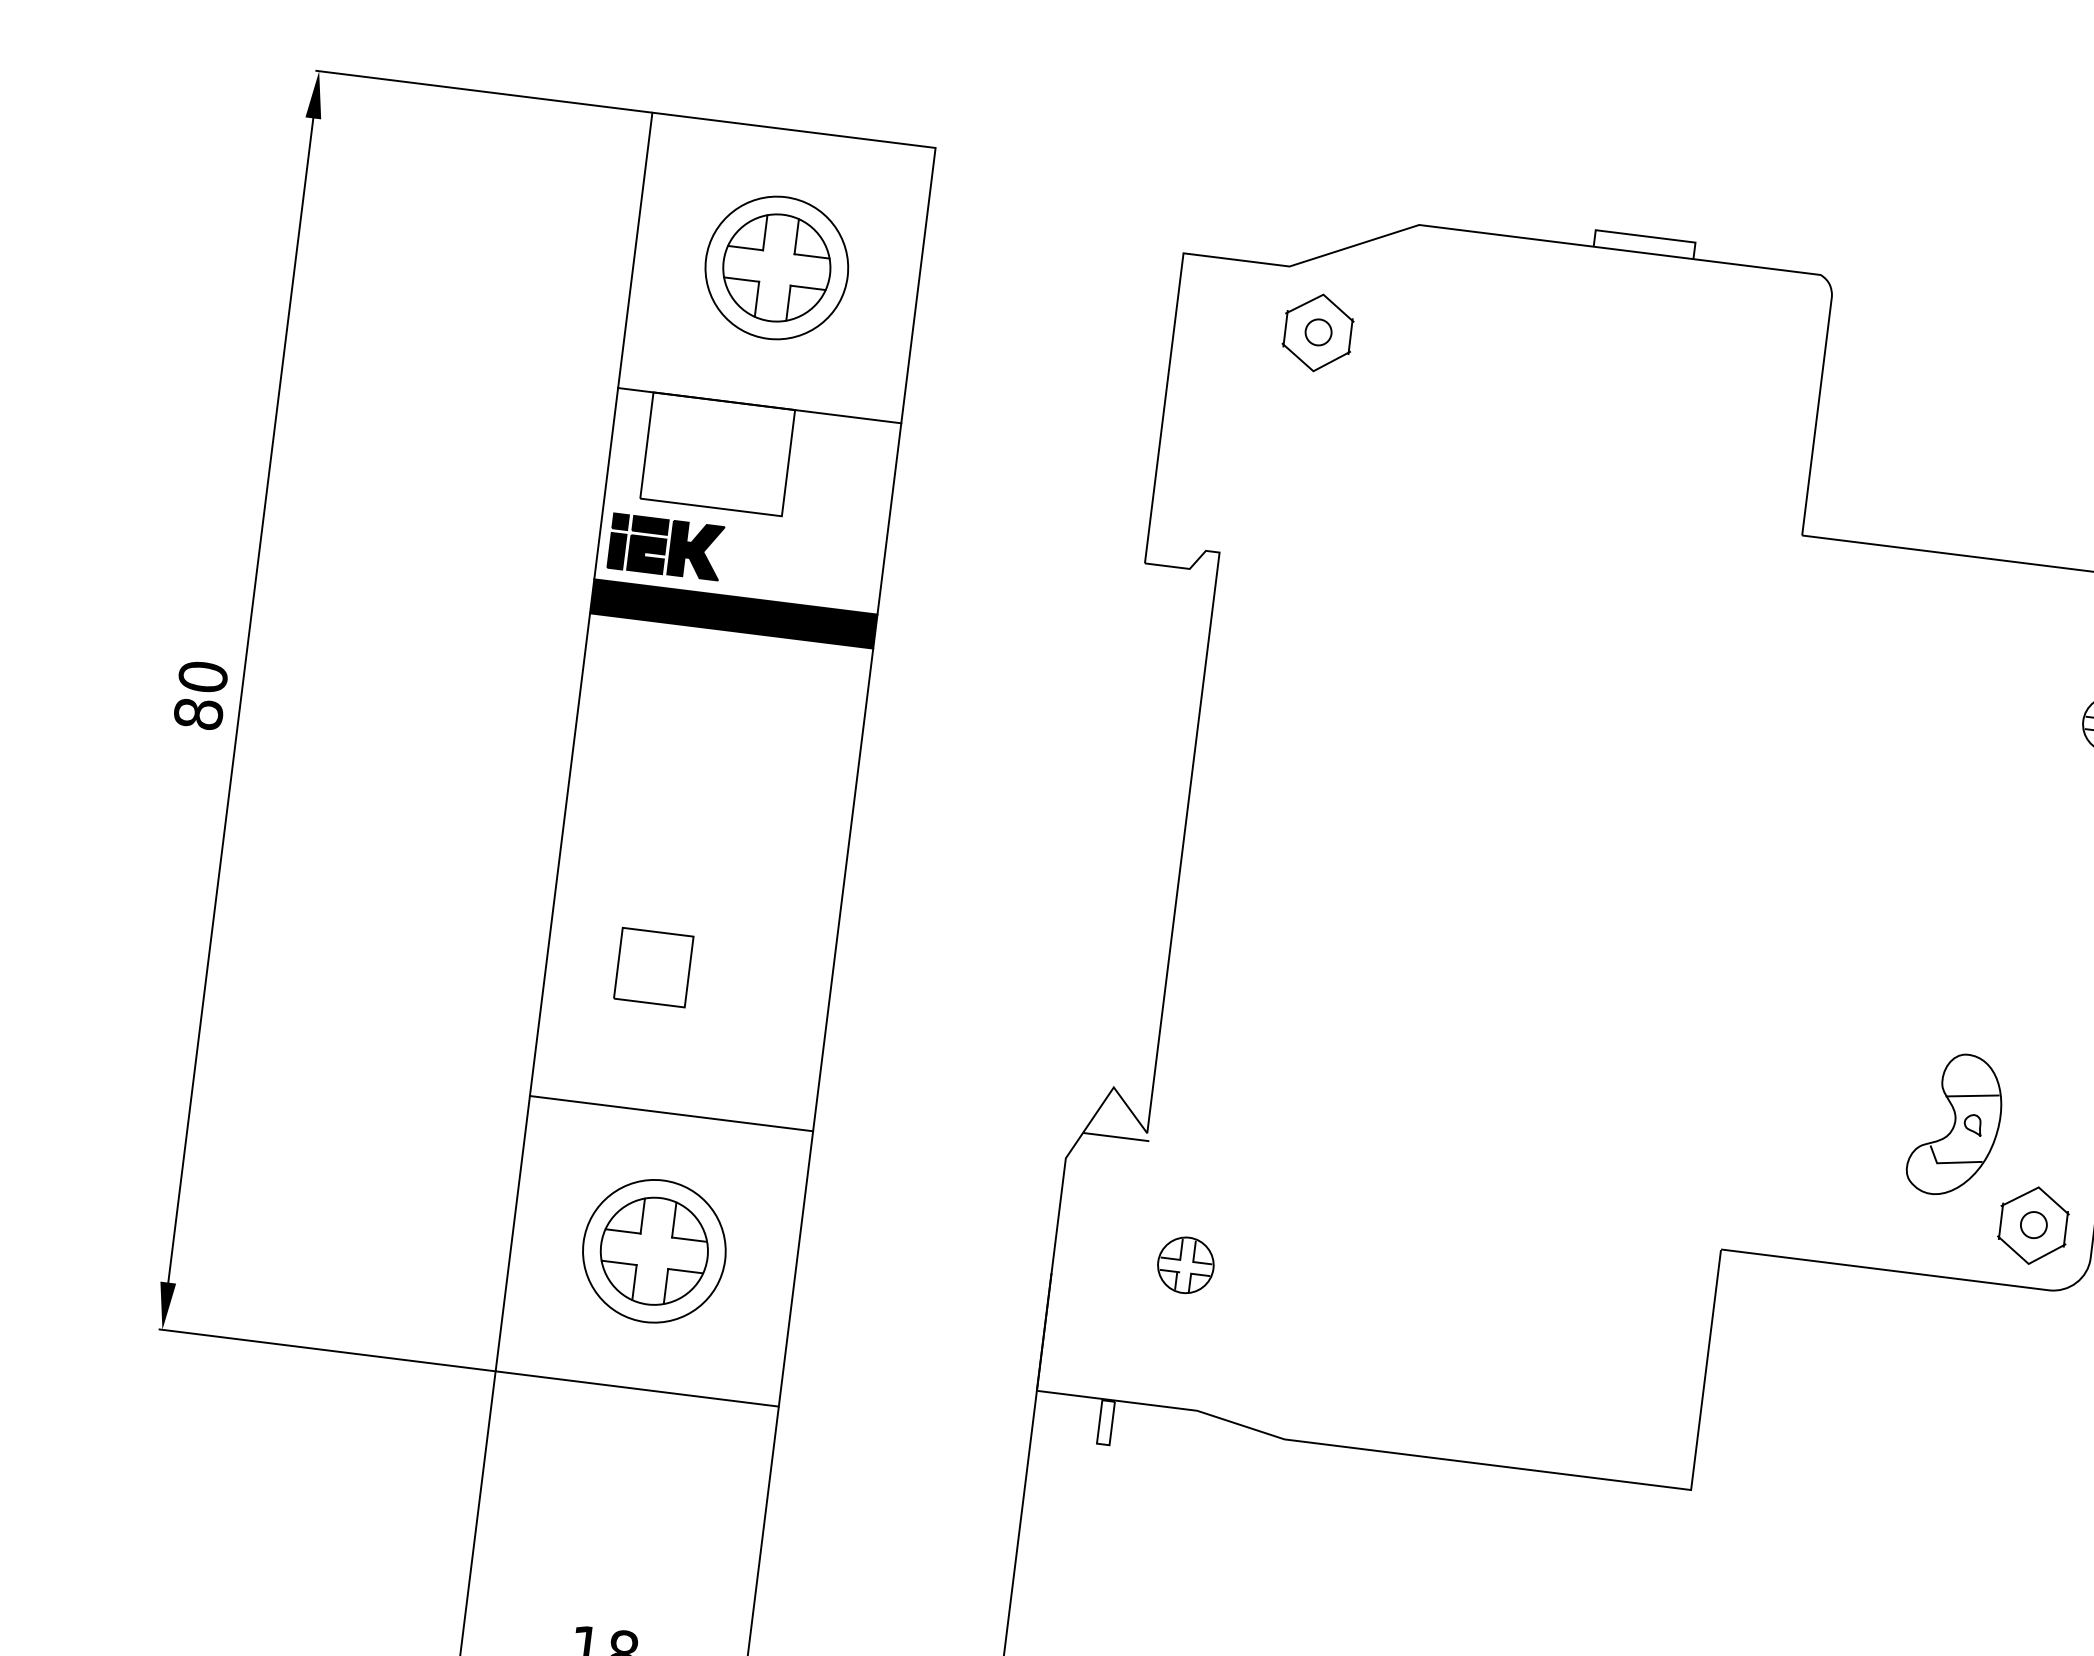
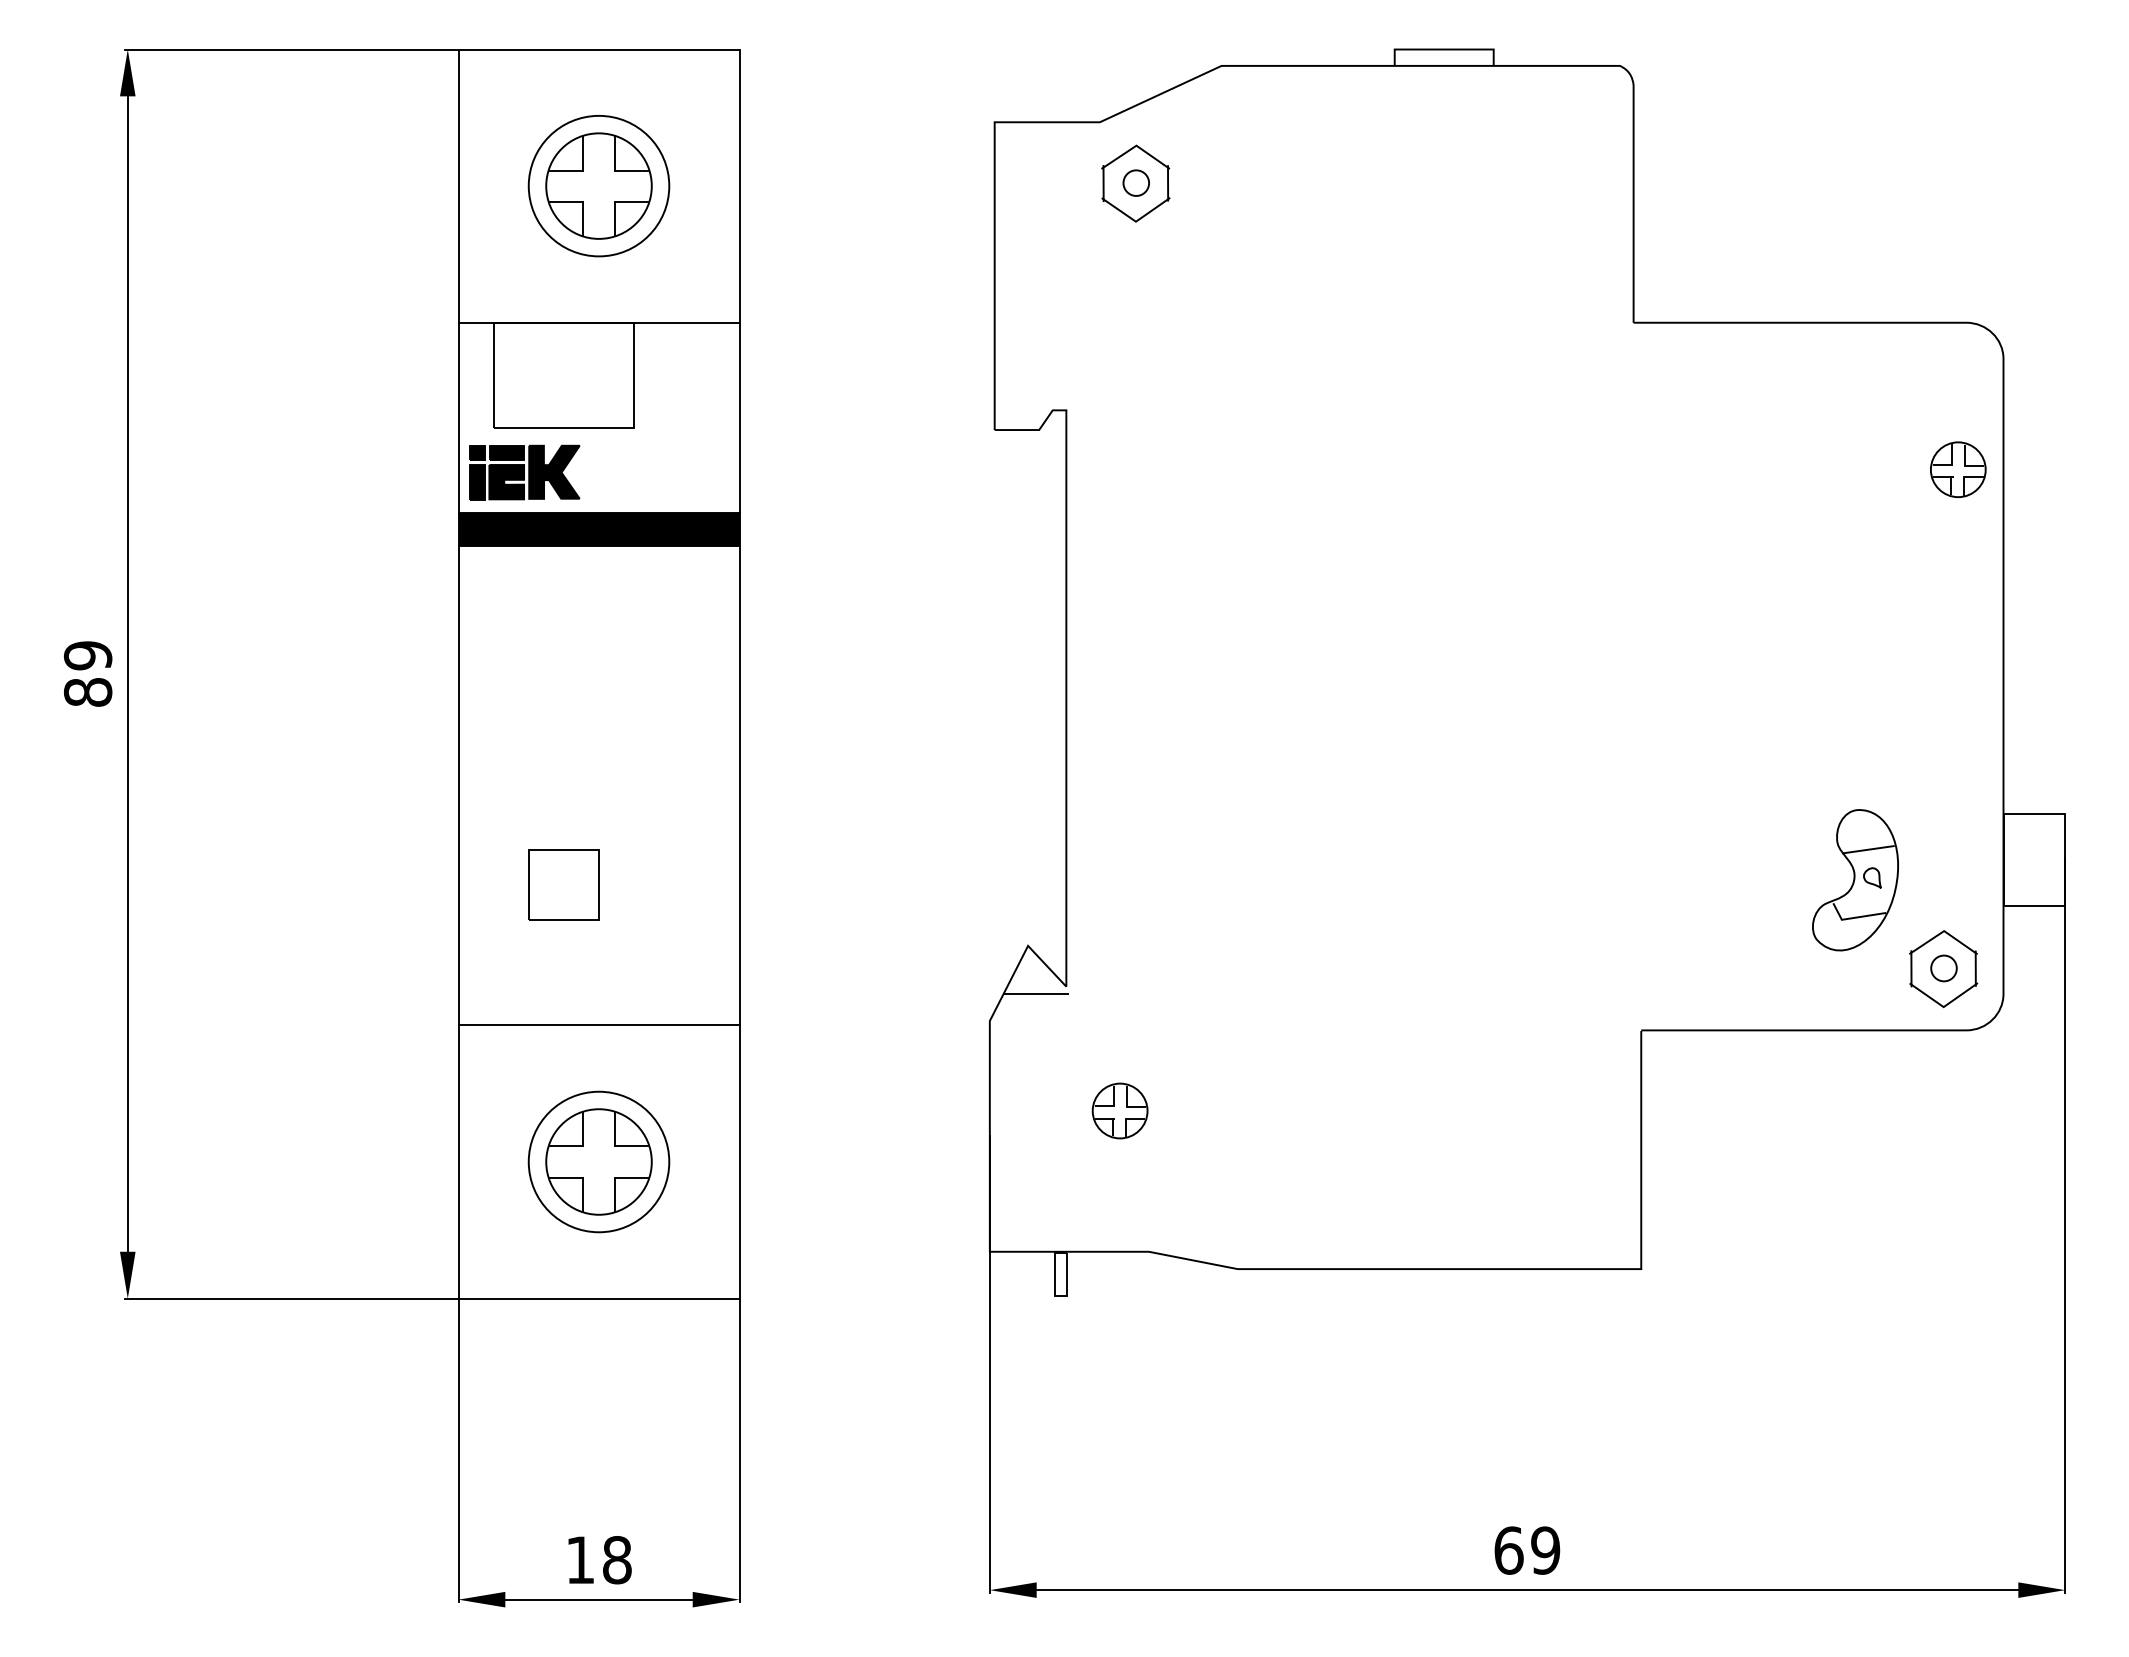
text: (203, 676) -> (88, 655), 80 -> 89

